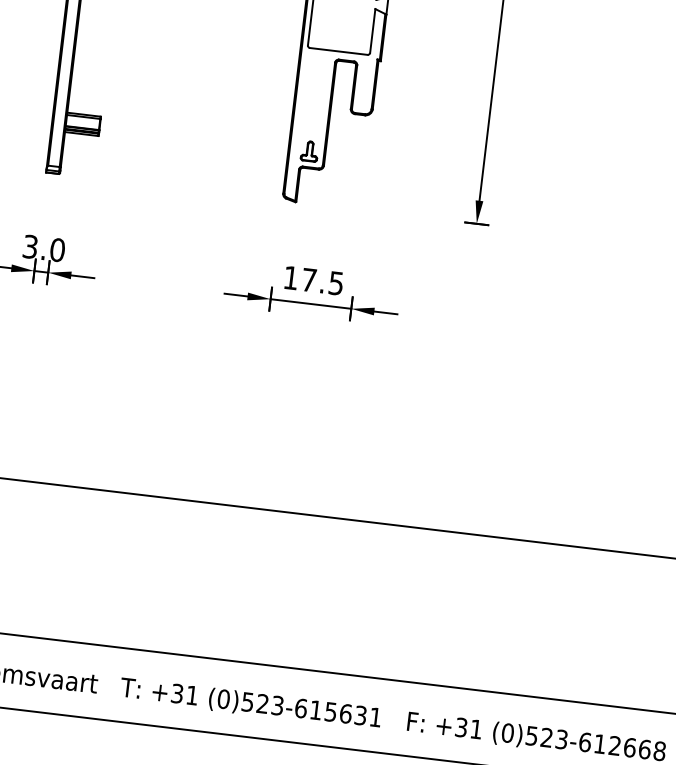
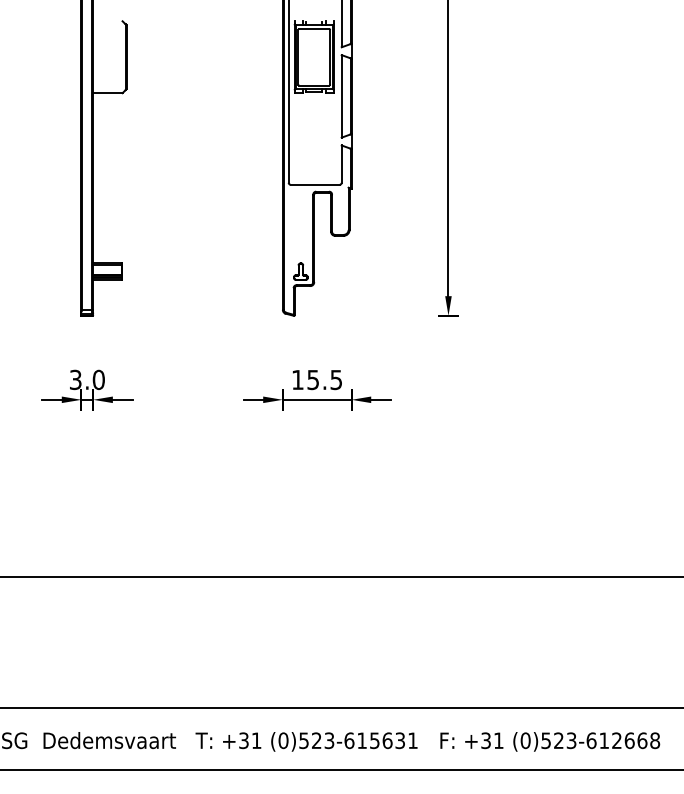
text: (308, 280) -> (312, 380), 17.5 -> 15.5

